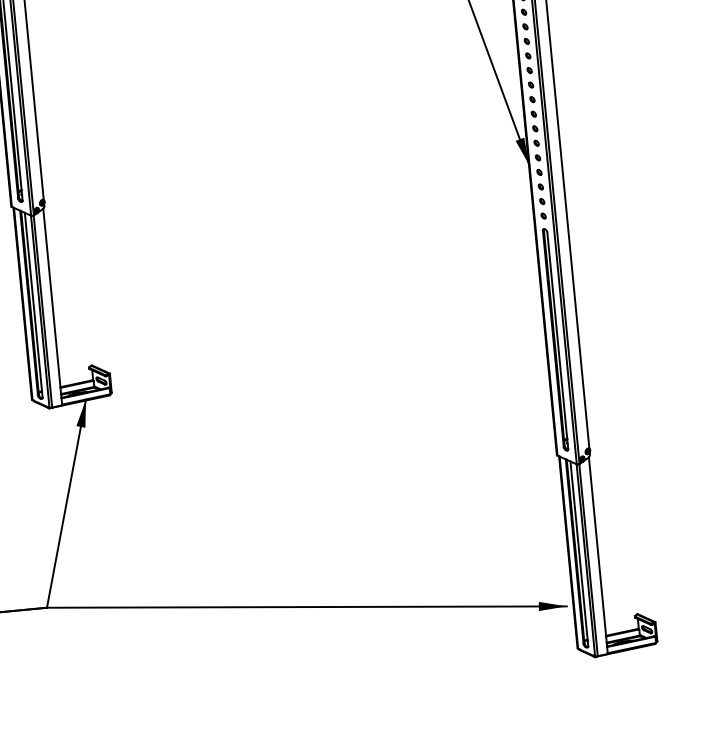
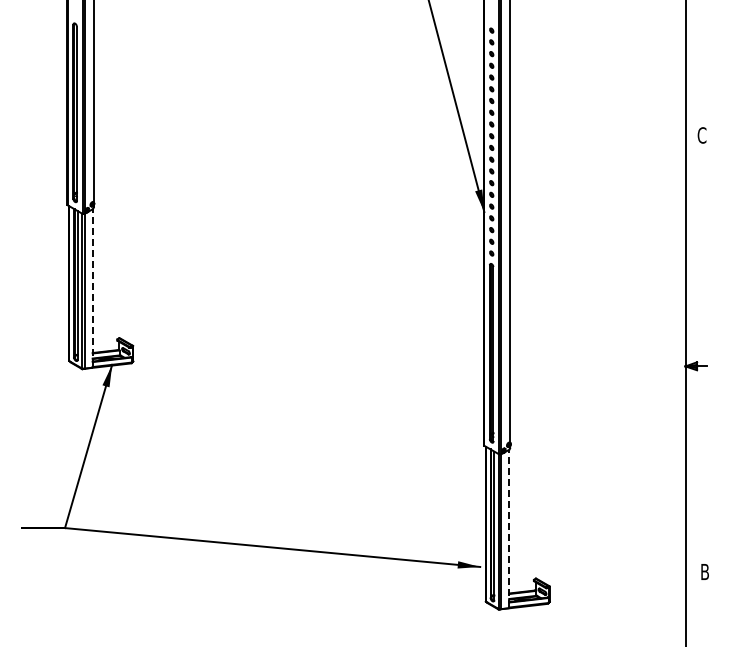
line: (52, 305) -> (92, 287), solid -> dashed
line: (598, 555) -> (509, 528), solid -> dashed

